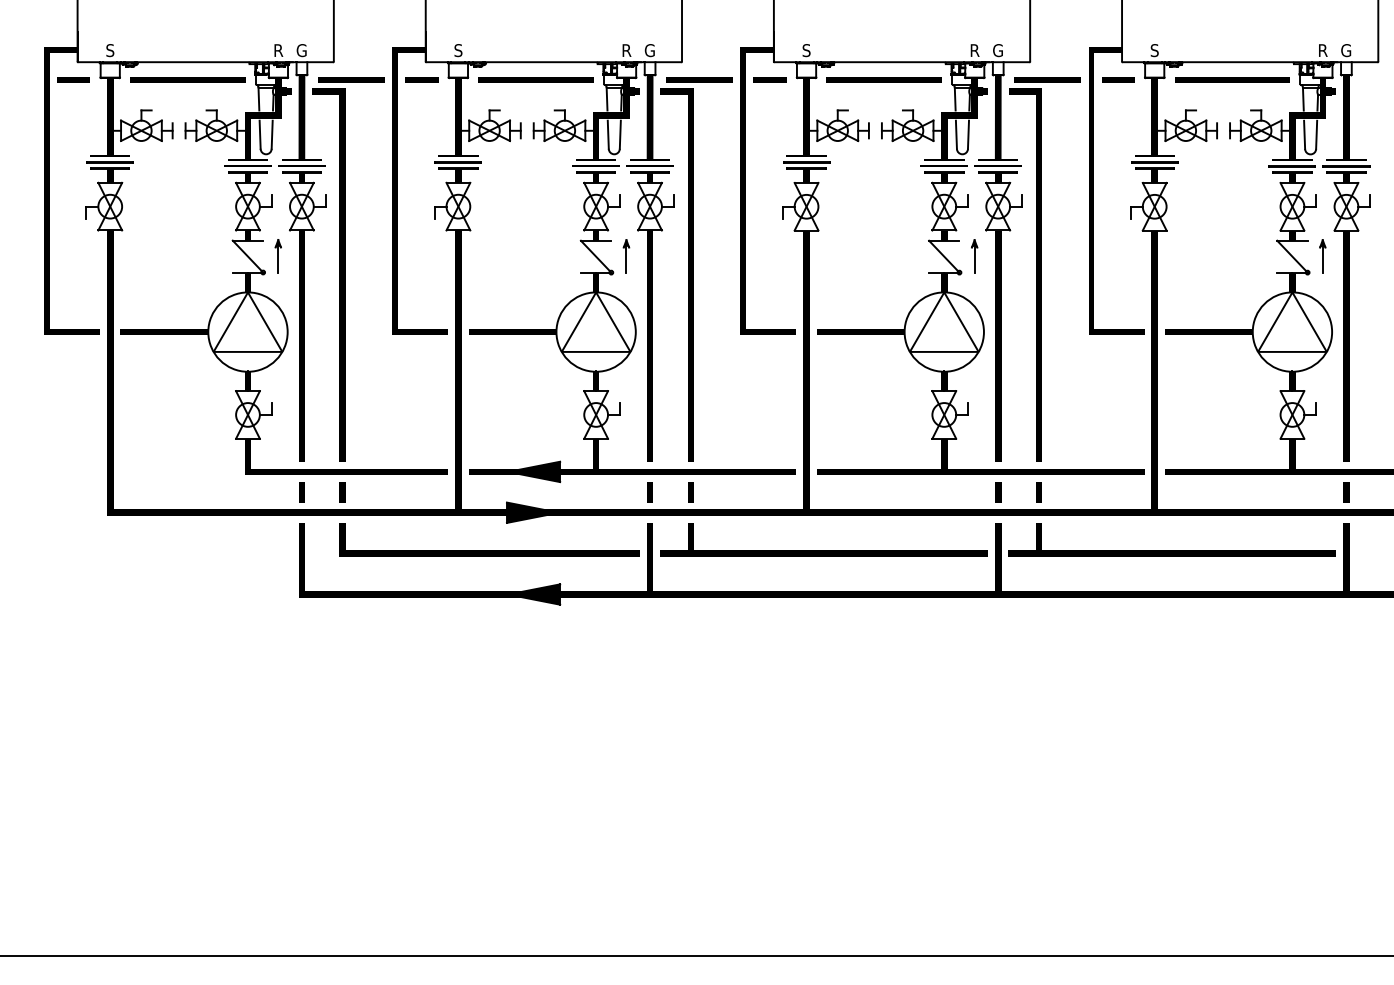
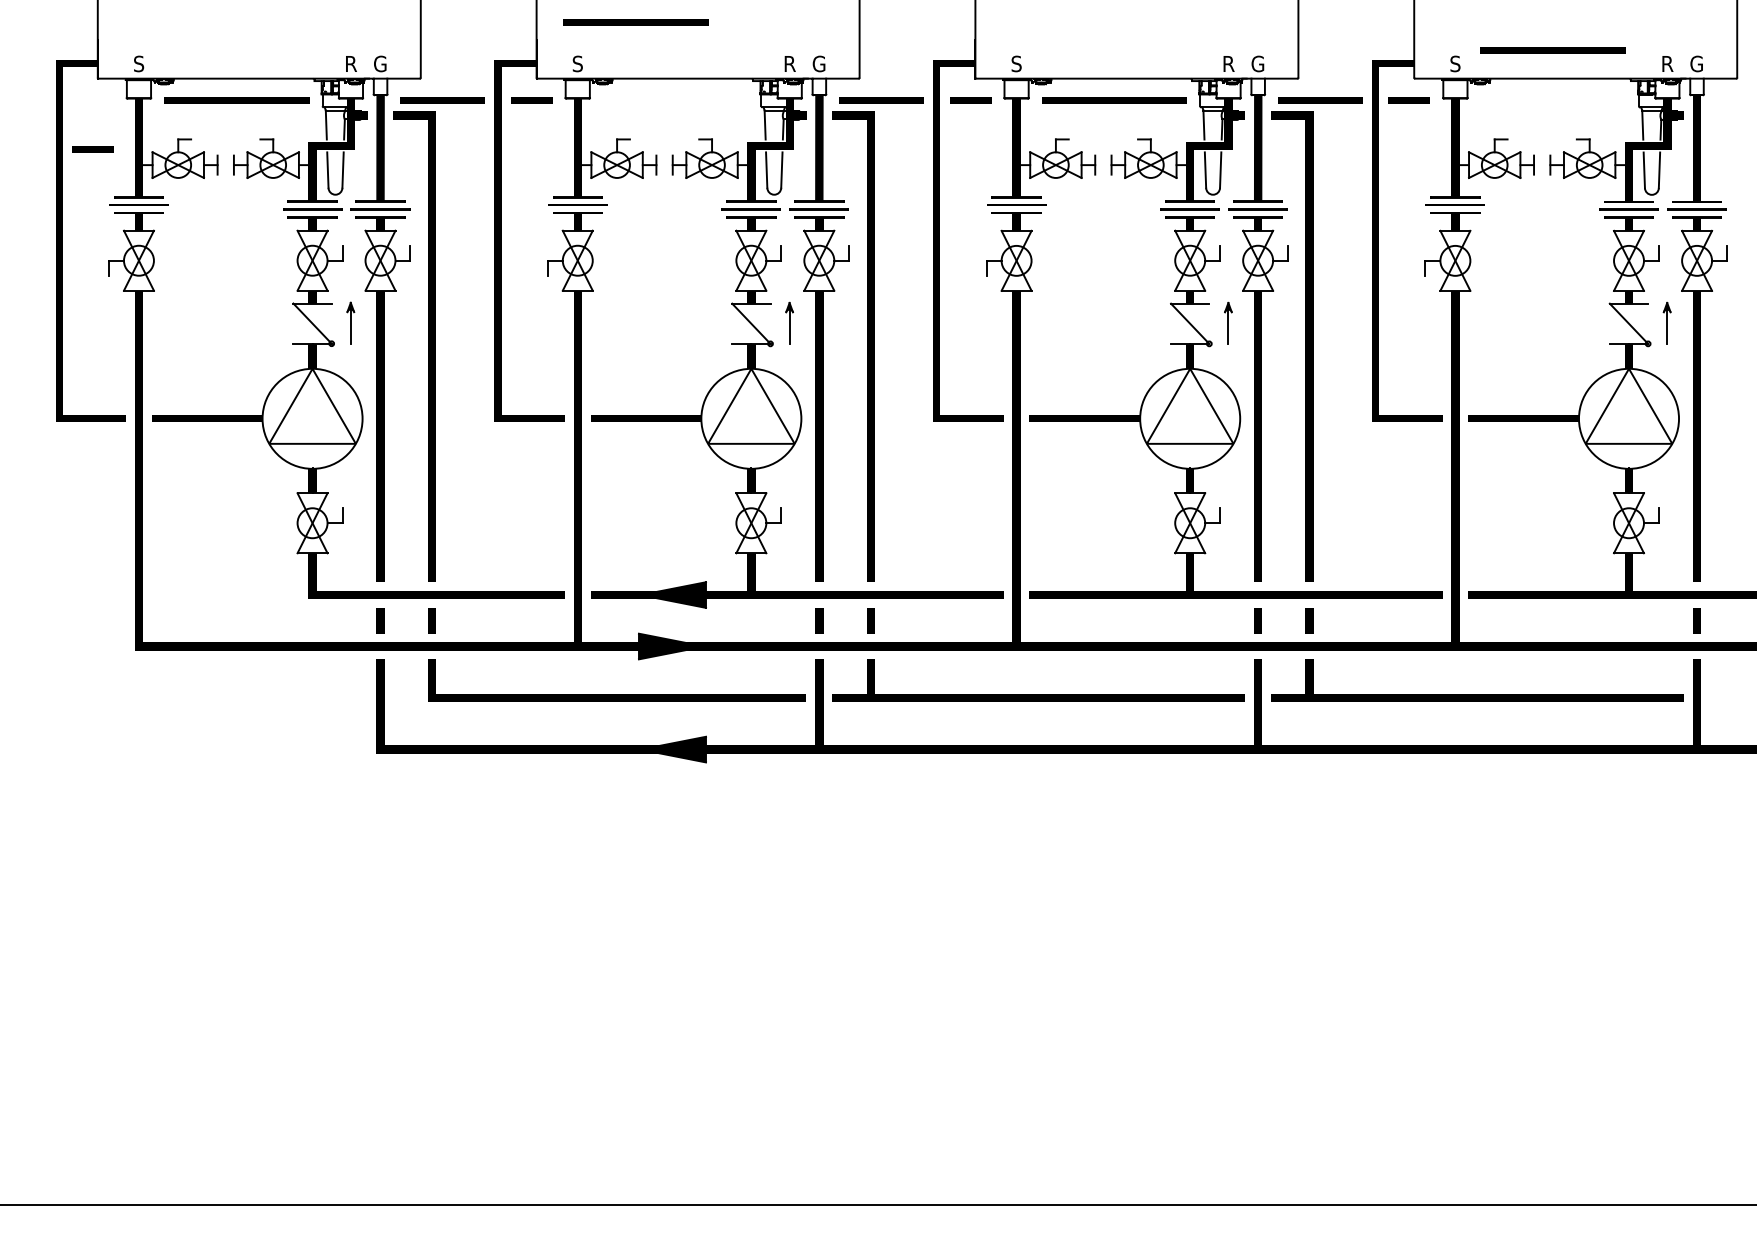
line: (73, 79) -> (92, 149), moved
line: (535, 79) -> (635, 22), moved
line: (1231, 79) -> (1552, 50), moved

